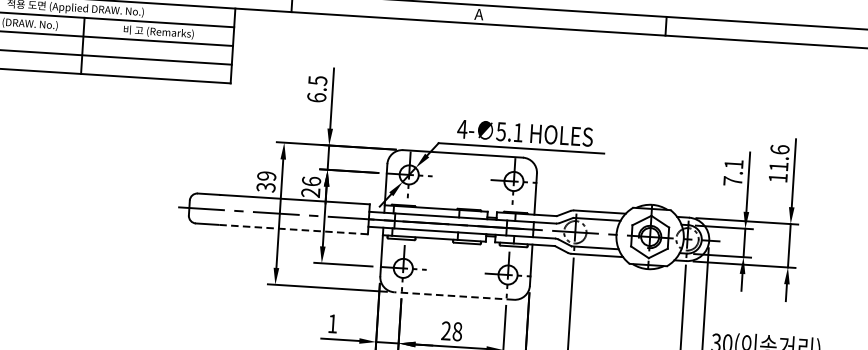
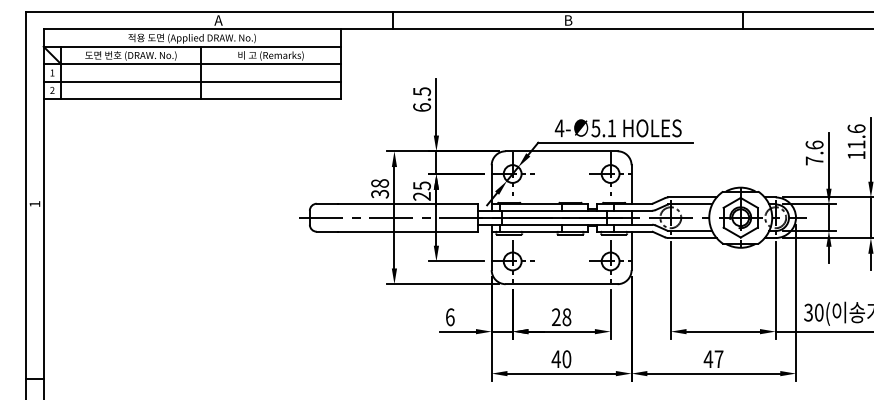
text: (479, 14) -> (568, 20), A -> B
text: (733, 163) -> (814, 144), 7.1 -> 7.6
text: (266, 176) -> (379, 183), 39 -> 38
text: (312, 181) -> (422, 185), 26 -> 25
line: (292, 229) -> (407, 231), dashed -> solid
line: (453, 296) -> (561, 284), dashed -> solid
text: (333, 324) -> (450, 317), 1 -> 6

